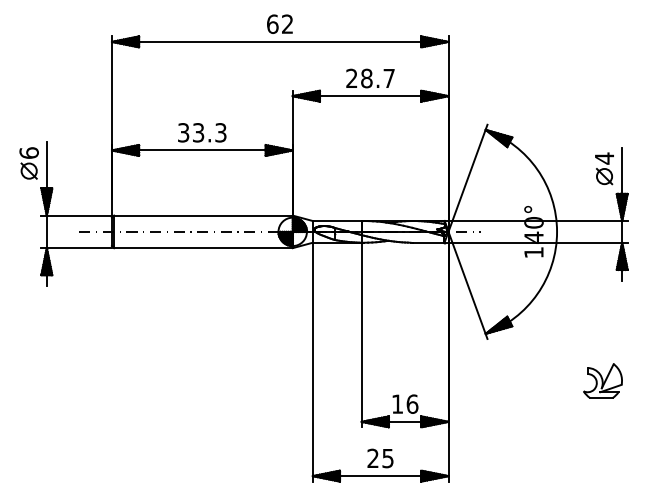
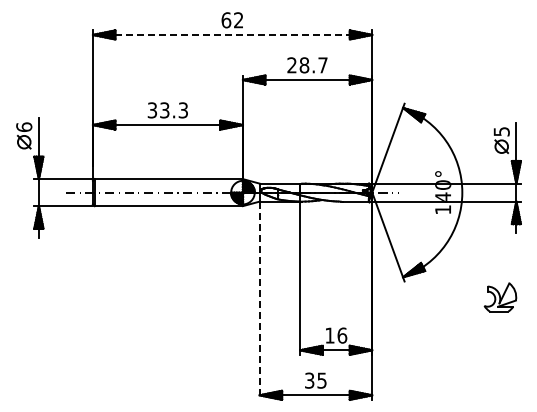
line: (280, 41) -> (232, 34), solid -> dashed
text: (604, 158) -> (501, 131), 4 -> 5
line: (312, 363) -> (259, 301), solid -> dashed
part: (603, 381) -> (500, 297), moved
text: (372, 458) -> (309, 380), 25 -> 35

